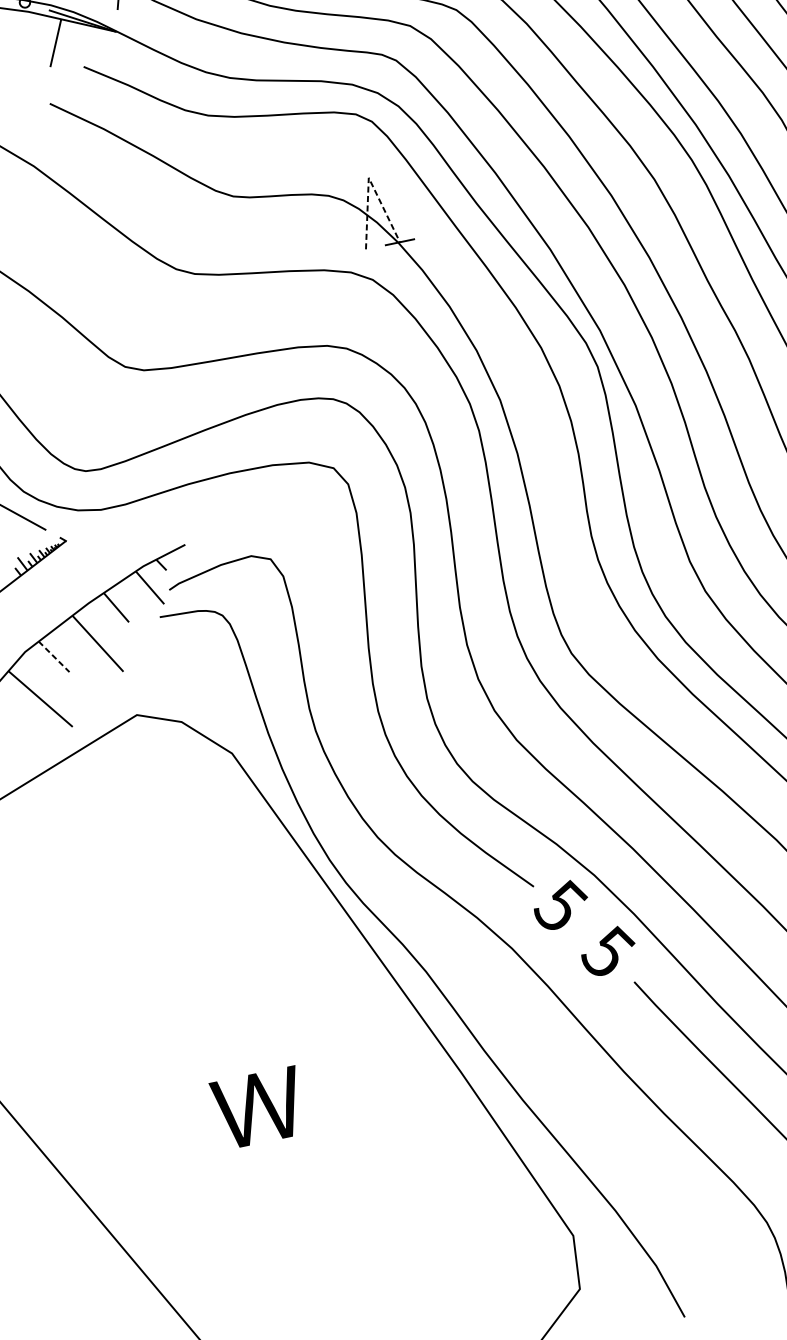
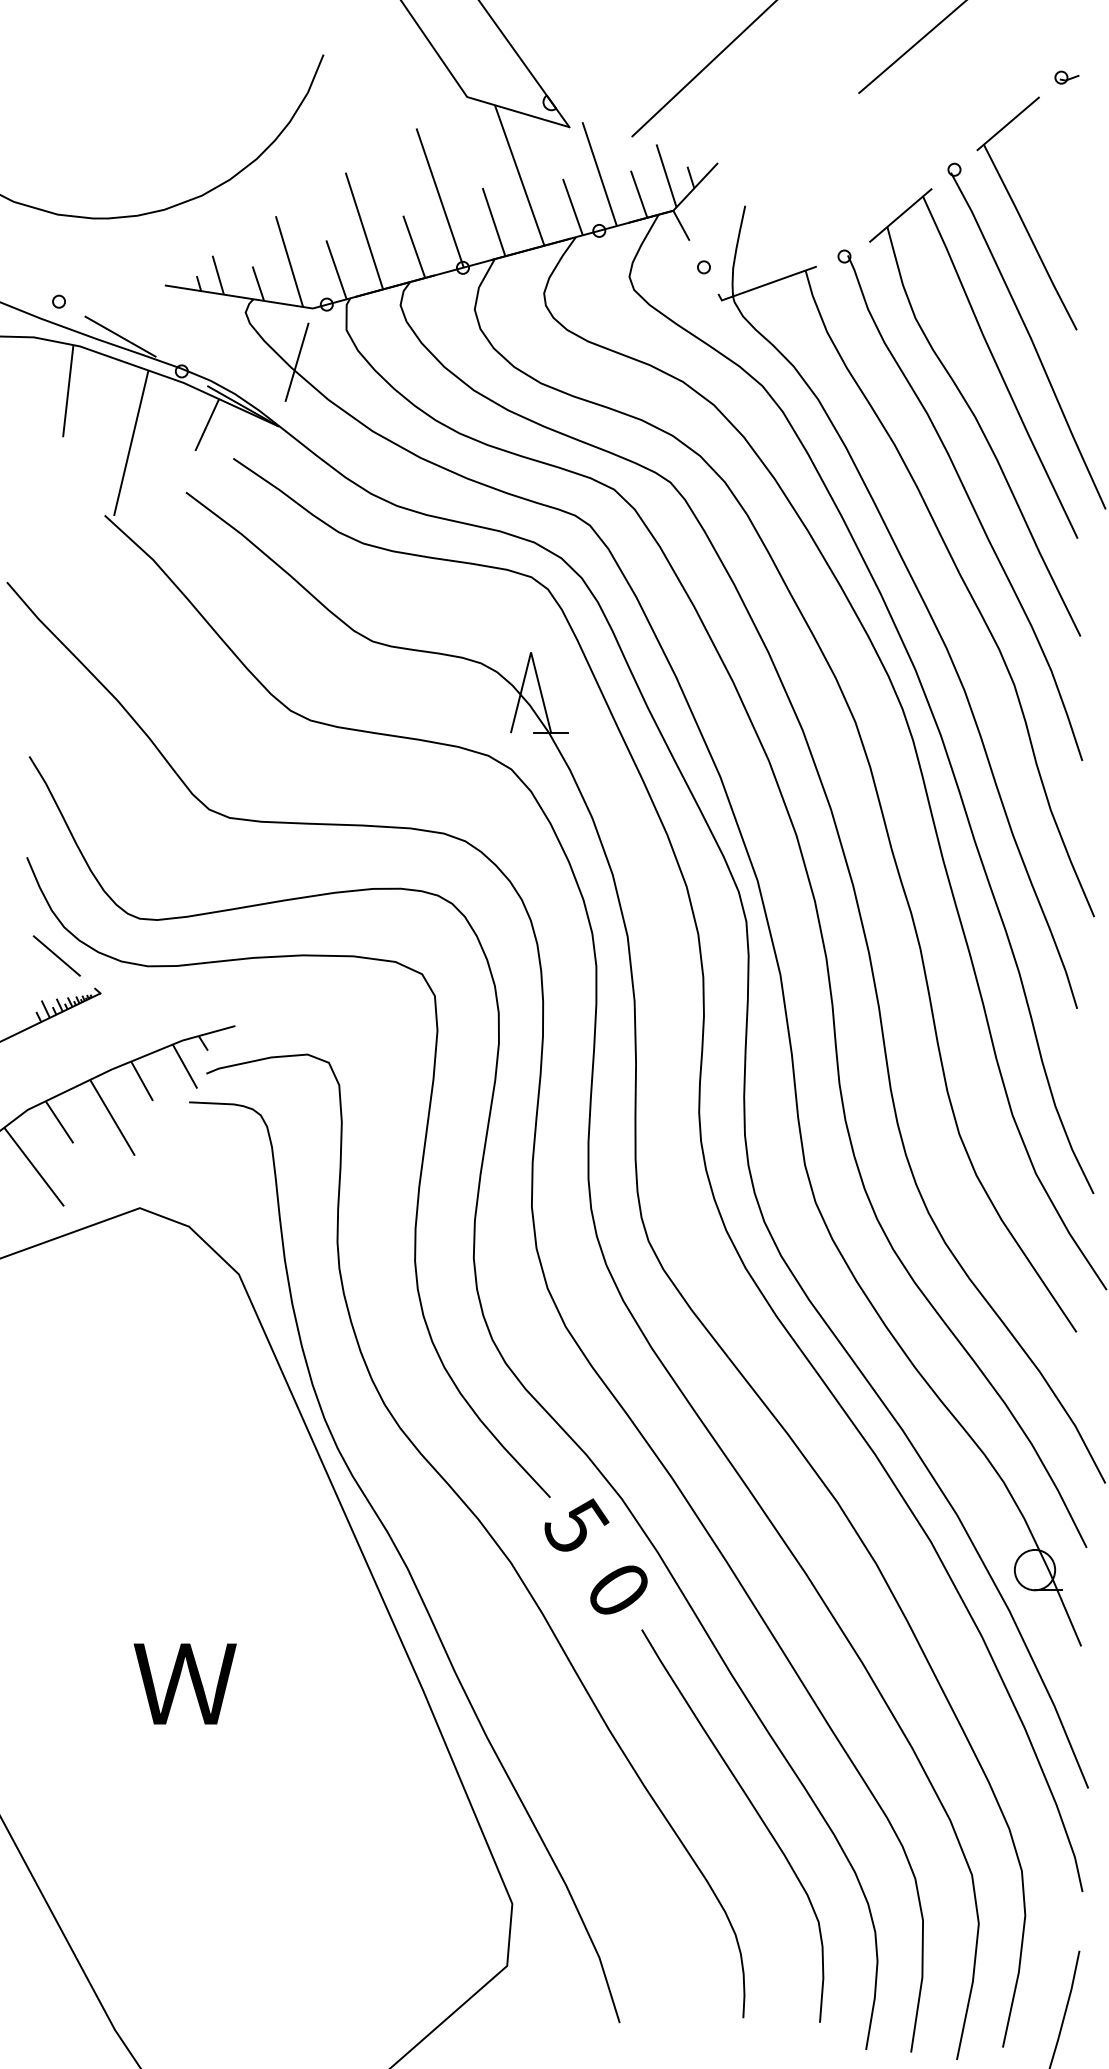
line: (369, 177) -> (531, 652), dashed -> solid
line: (54, 657) -> (59, 1122), dashed -> solid
text: (608, 951) -> (619, 1588), 5 -> 0

